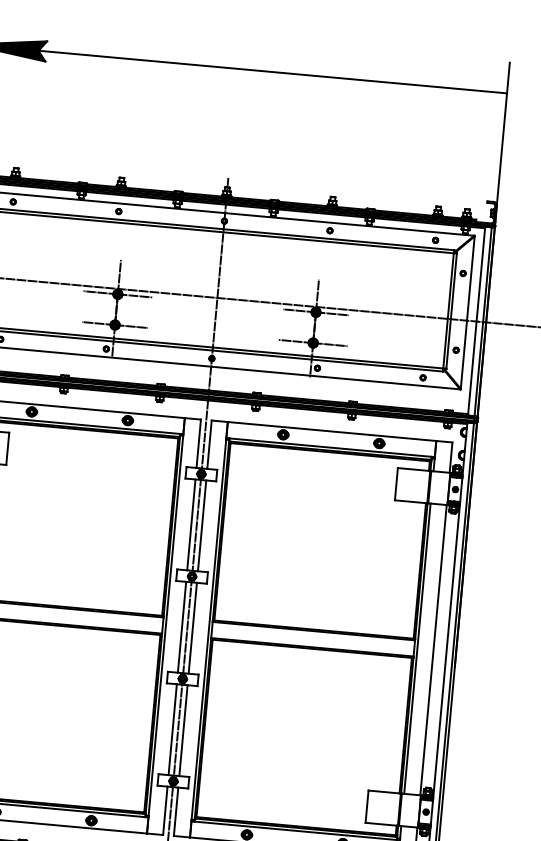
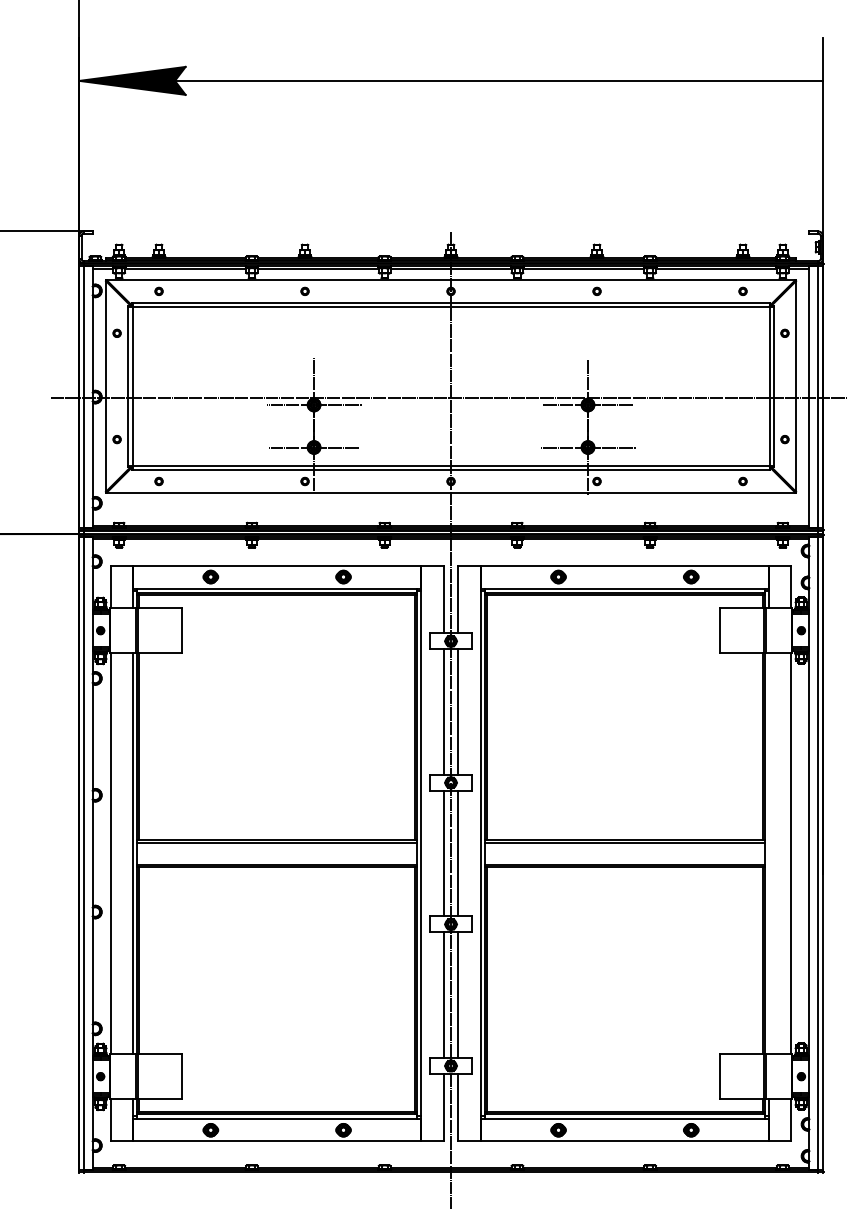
line: (417, 648) -> (769, 853), removed

